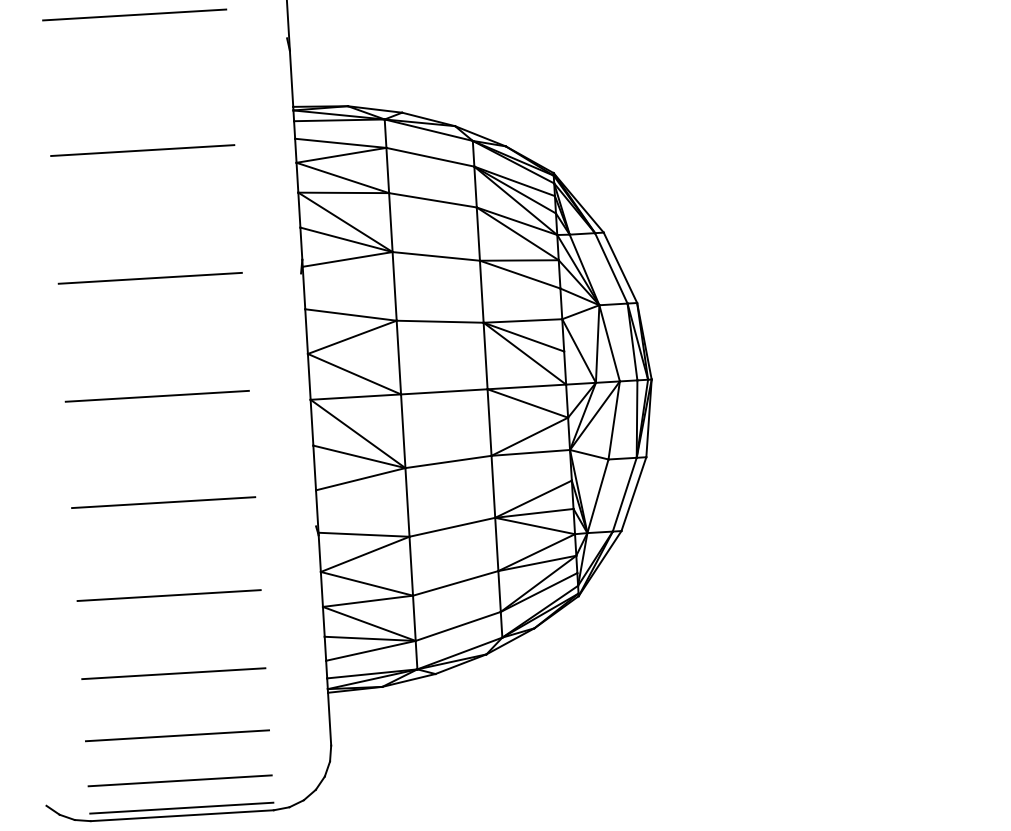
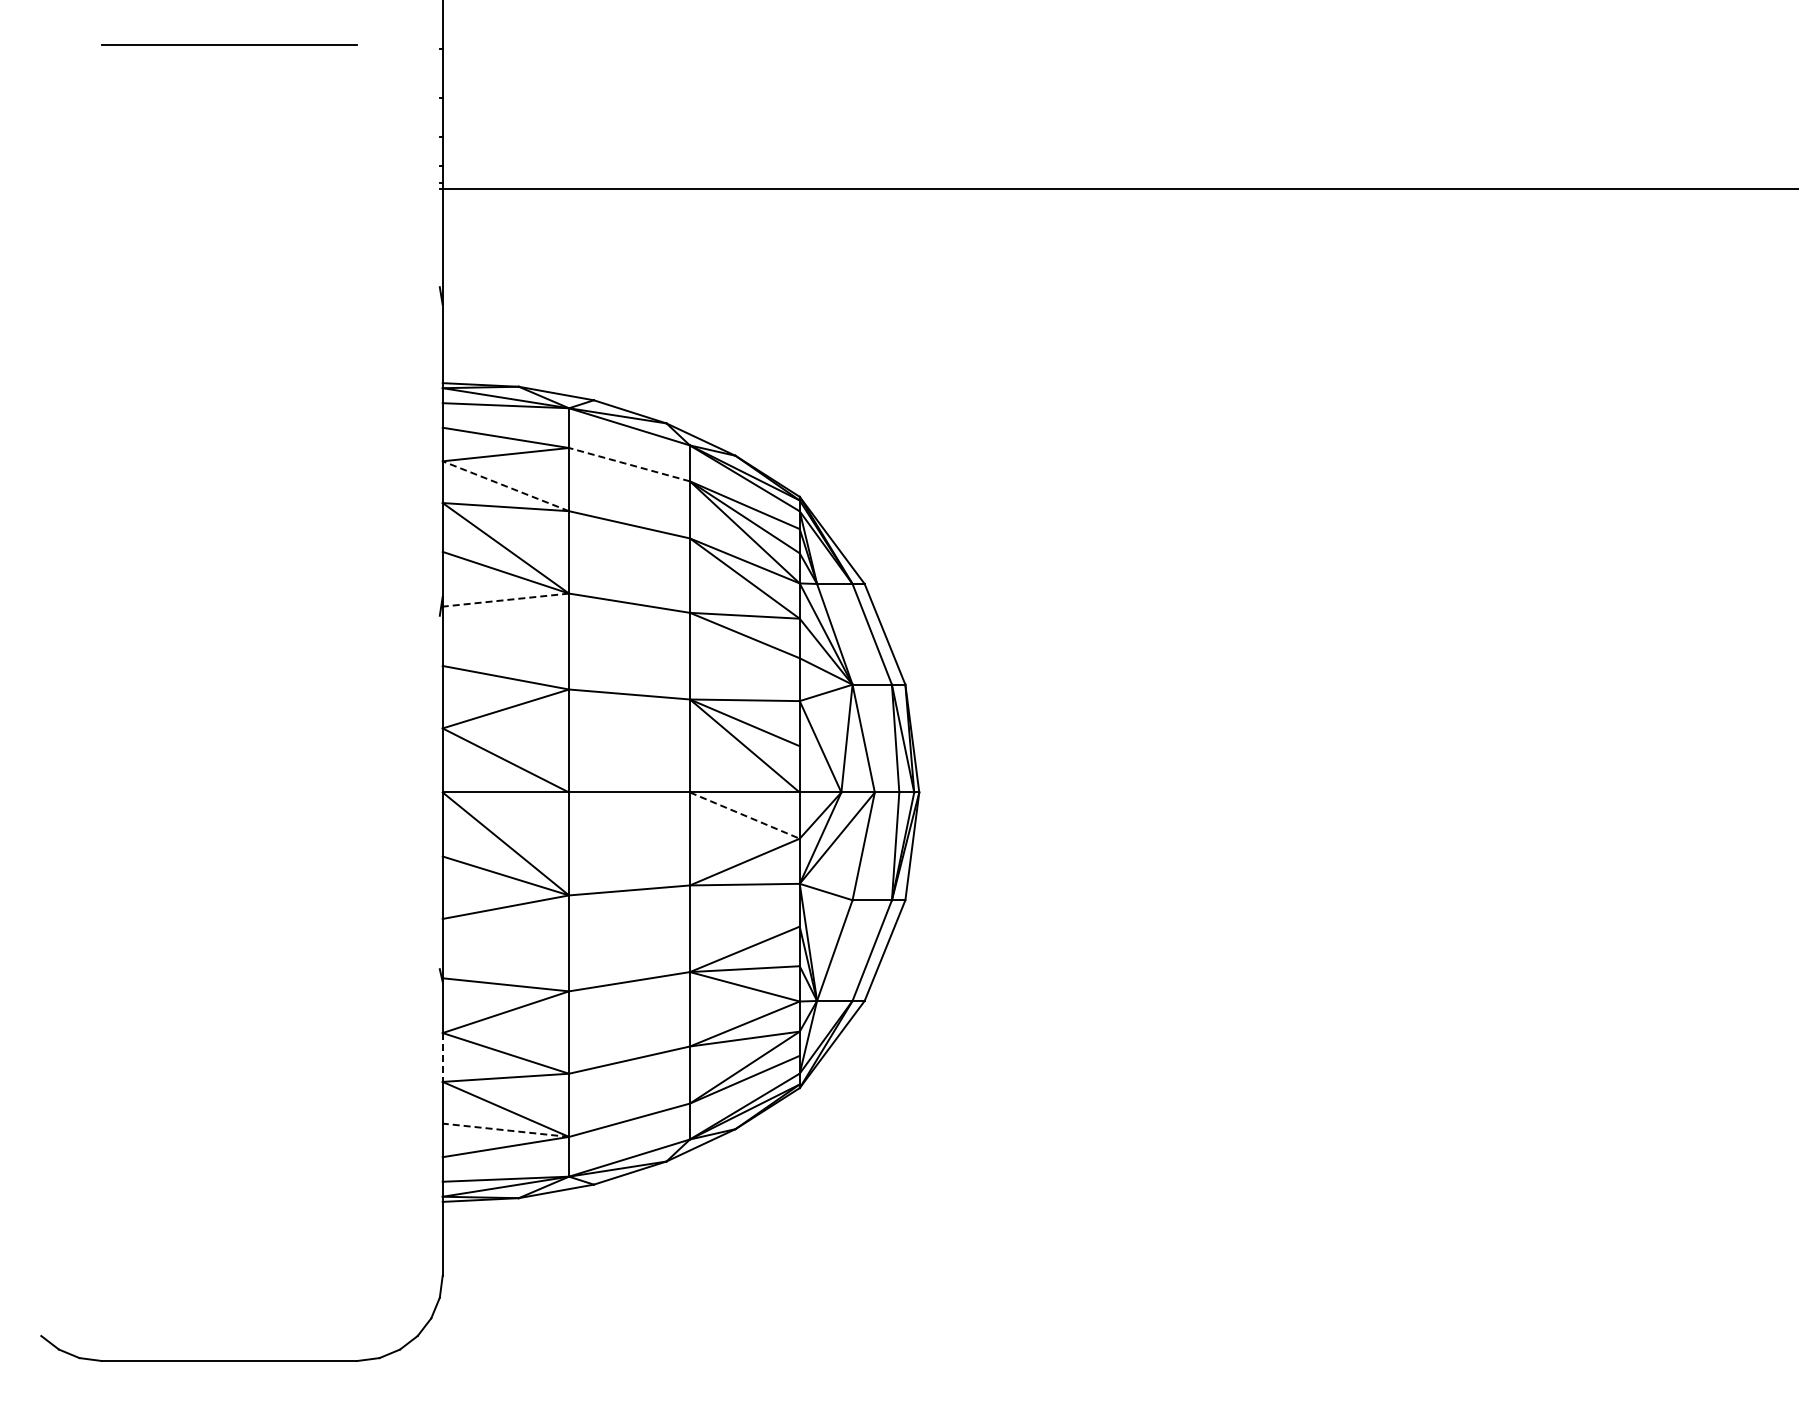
line: (134, 15) -> (229, 242), removed
line: (142, 150) -> (229, 431), removed
line: (430, 157) -> (629, 464), solid -> dashed
line: (342, 178) -> (505, 486), solid -> dashed
line: (347, 259) -> (505, 600), solid -> dashed
line: (150, 277) -> (229, 609), removed
line: (157, 395) -> (229, 774), removed
line: (527, 403) -> (744, 815), solid -> dashed
line: (163, 502) -> (229, 923), removed
line: (321, 589) -> (442, 1057), solid -> dashed
line: (169, 595) -> (229, 1053), removed
line: (369, 639) -> (505, 1130), solid -> dashed
line: (173, 673) -> (229, 1162), removed
line: (177, 735) -> (229, 1249), removed
line: (180, 781) -> (229, 1312), removed
line: (181, 808) -> (229, 1350), removed

